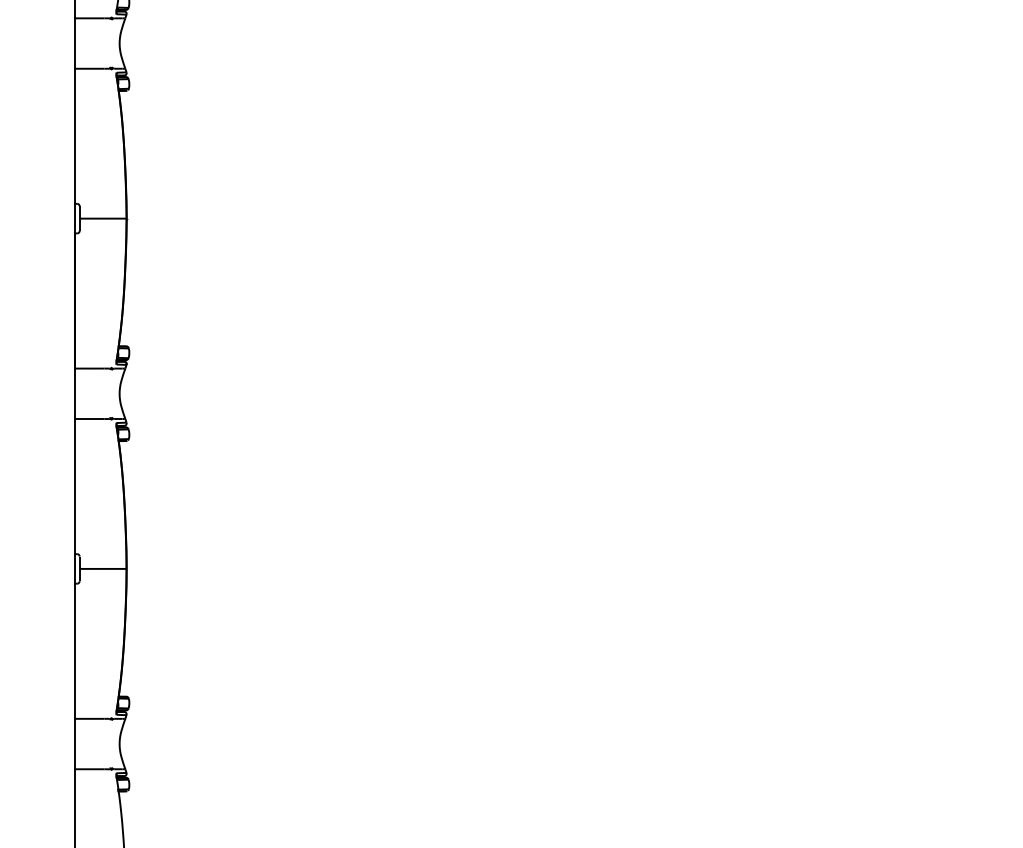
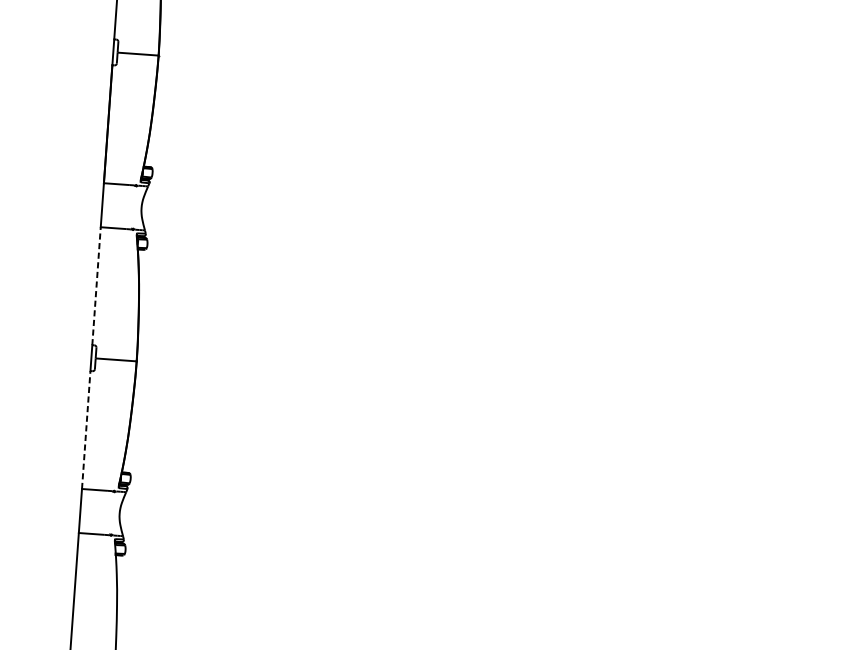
line: (74, 486) -> (96, 286), solid -> dashed
line: (74, 651) -> (86, 430), solid -> dashed

